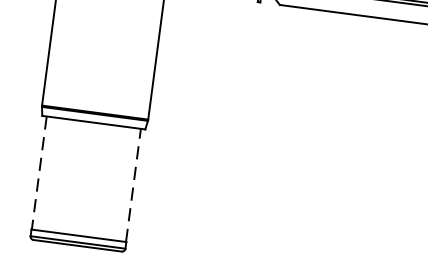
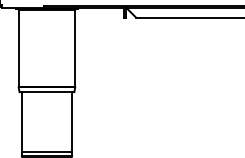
line: (38, 173) -> (21, 122), dashed -> solid
line: (134, 184) -> (72, 121), dashed -> solid

